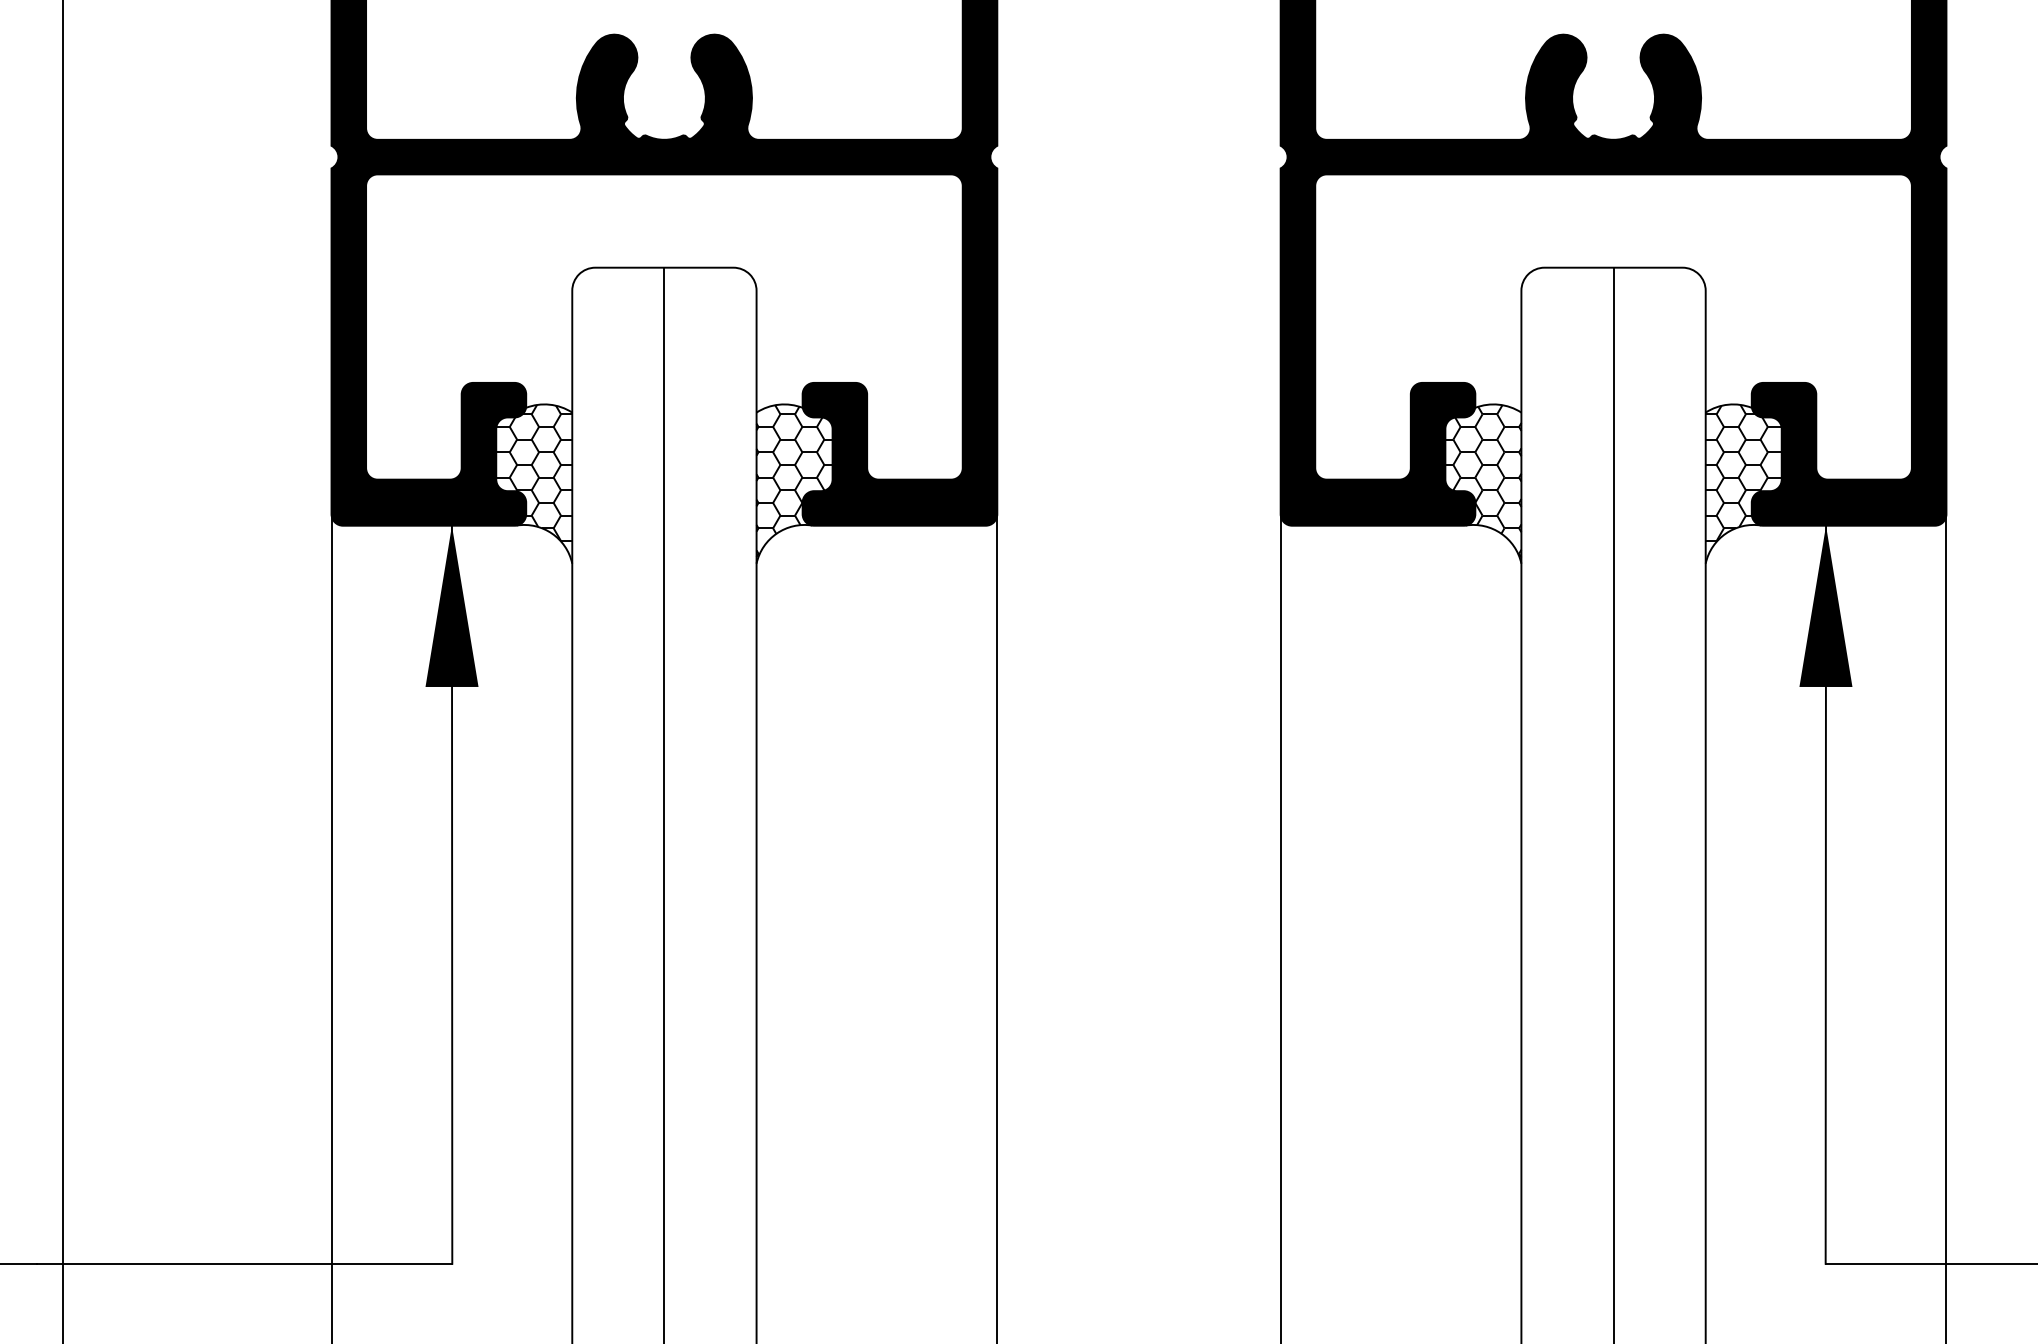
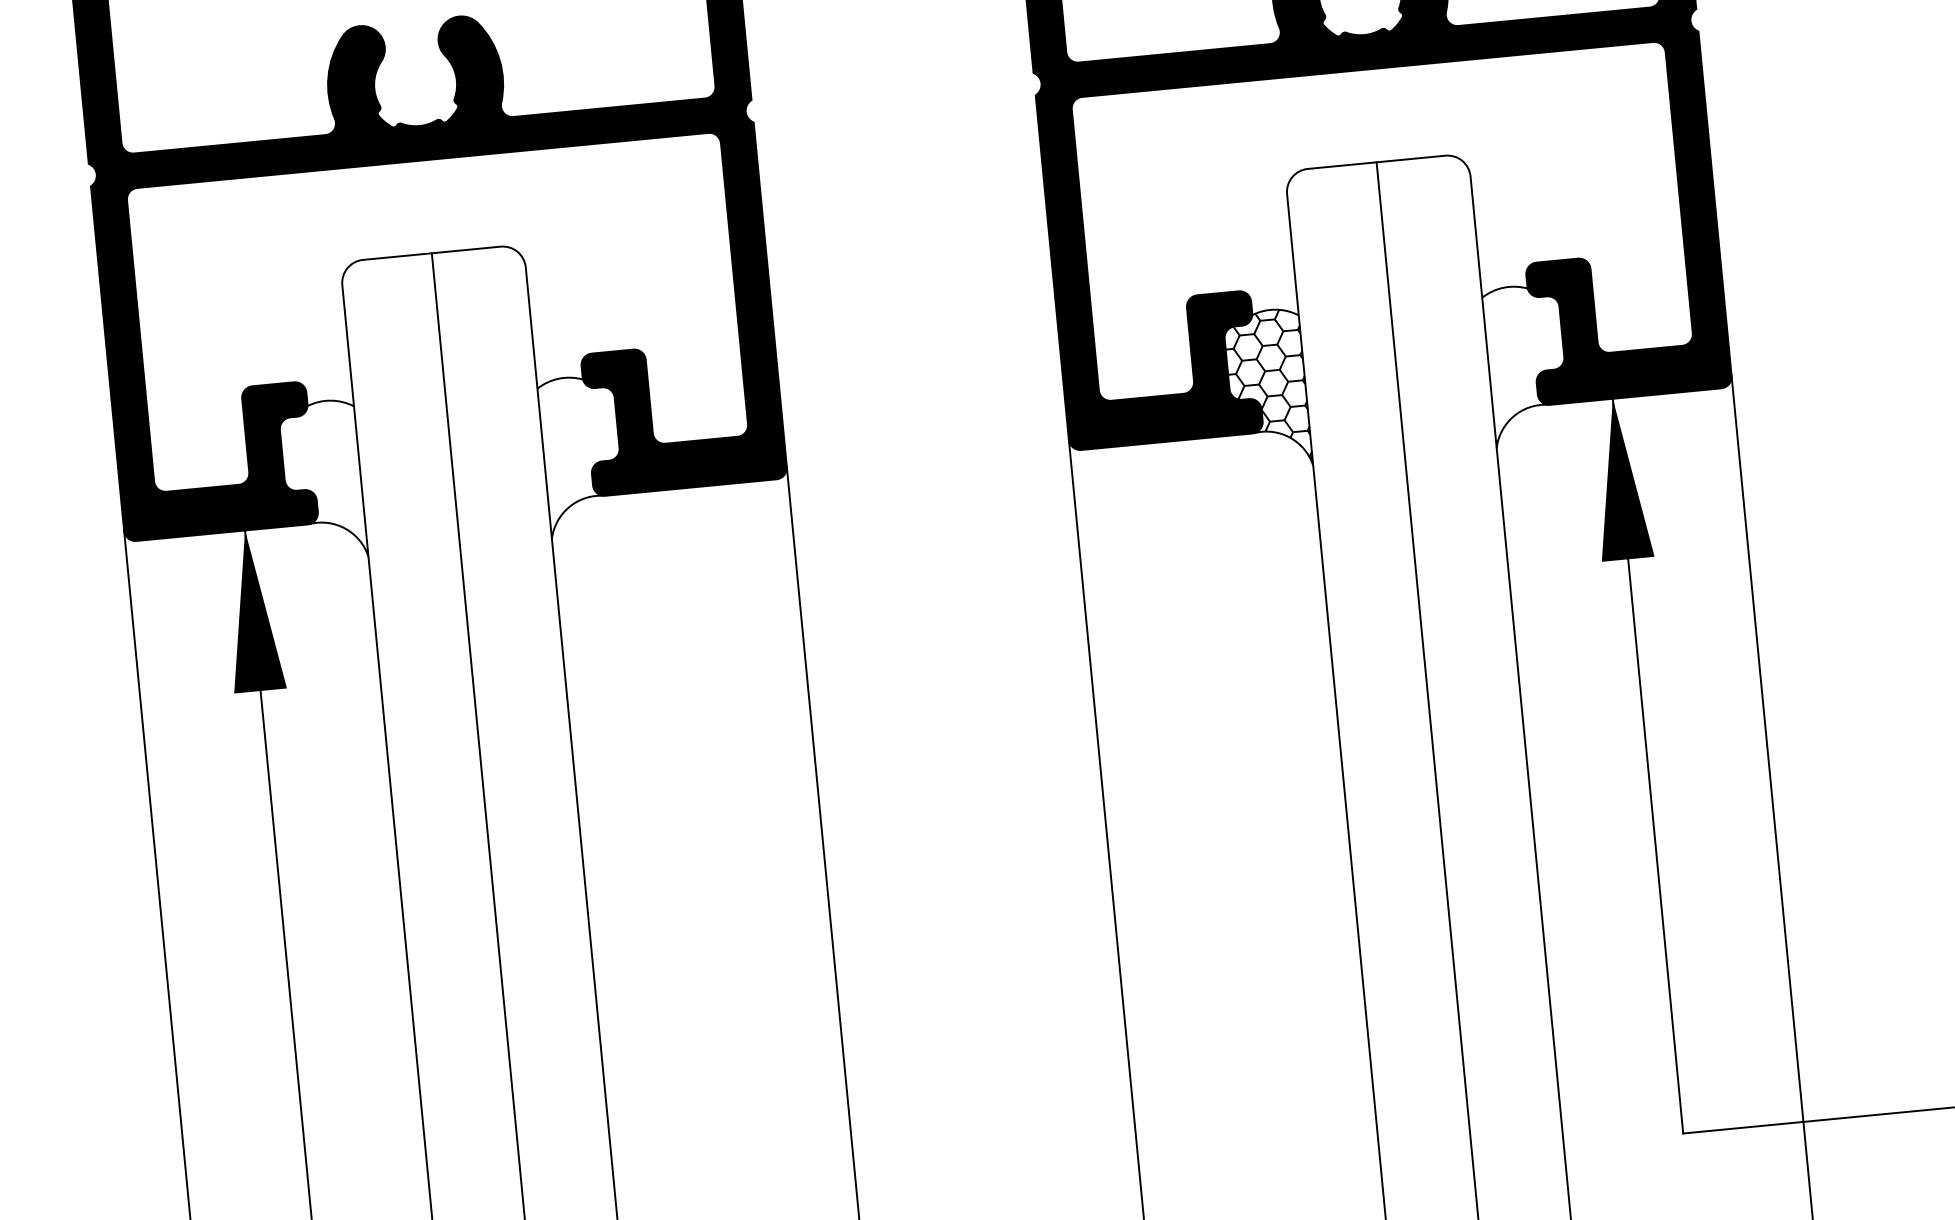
hatch: (534, 472) -> (322, 469), removed
hatch: (1743, 472) -> (1525, 353), removed
hatch: (794, 480) -> (581, 452), removed

